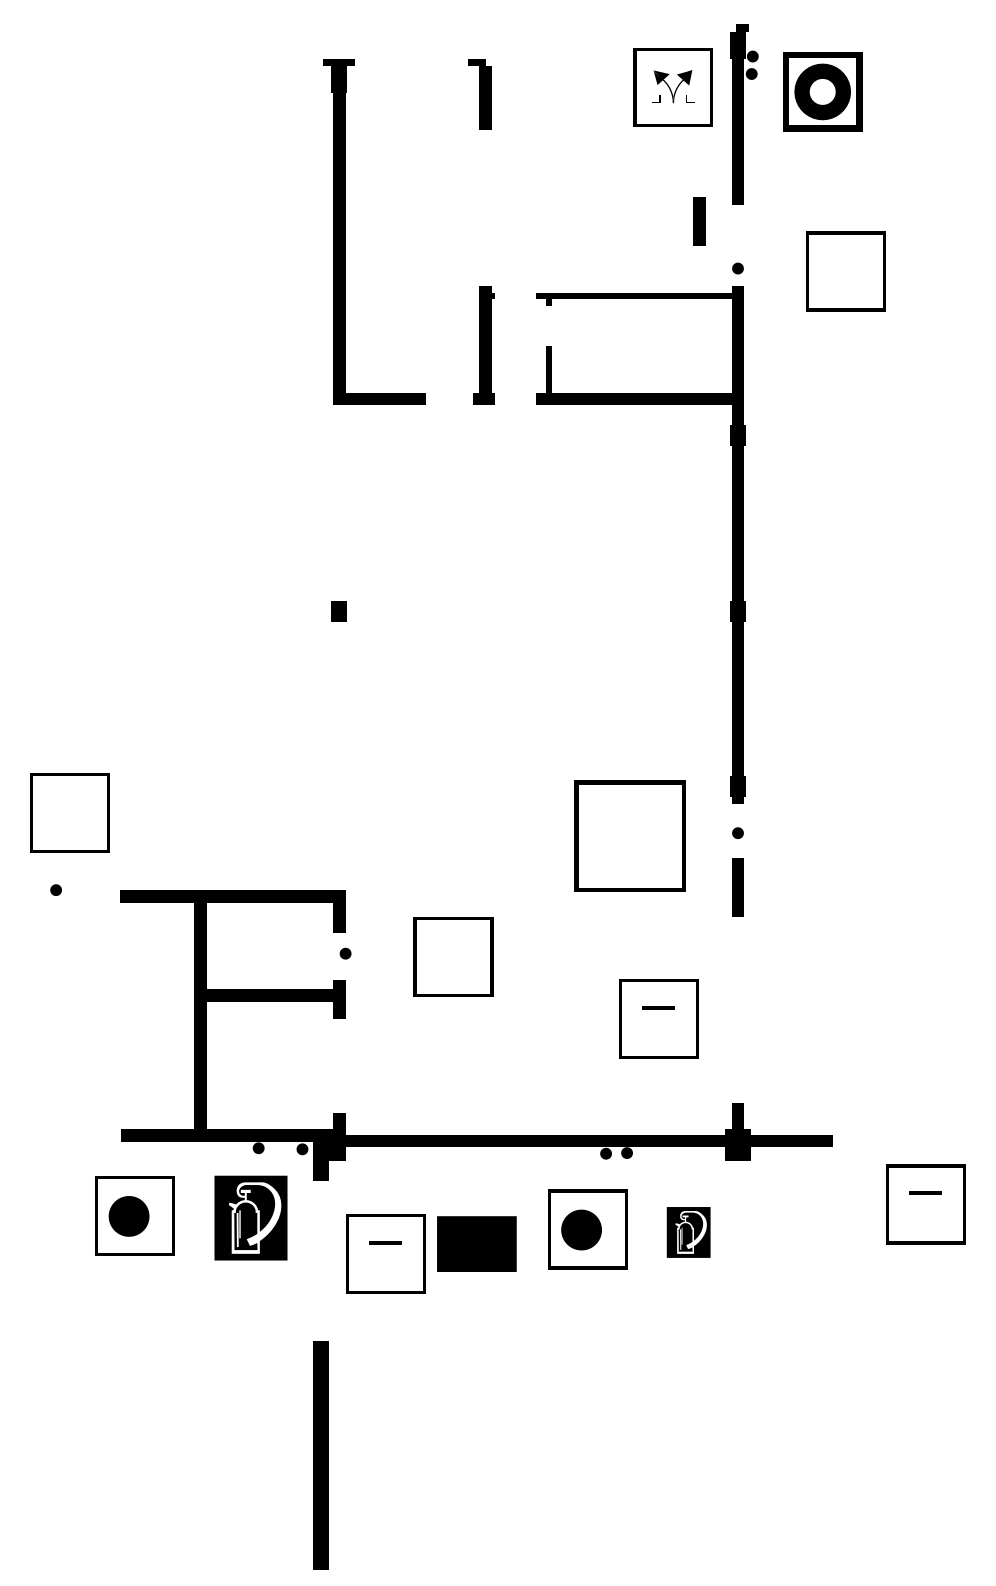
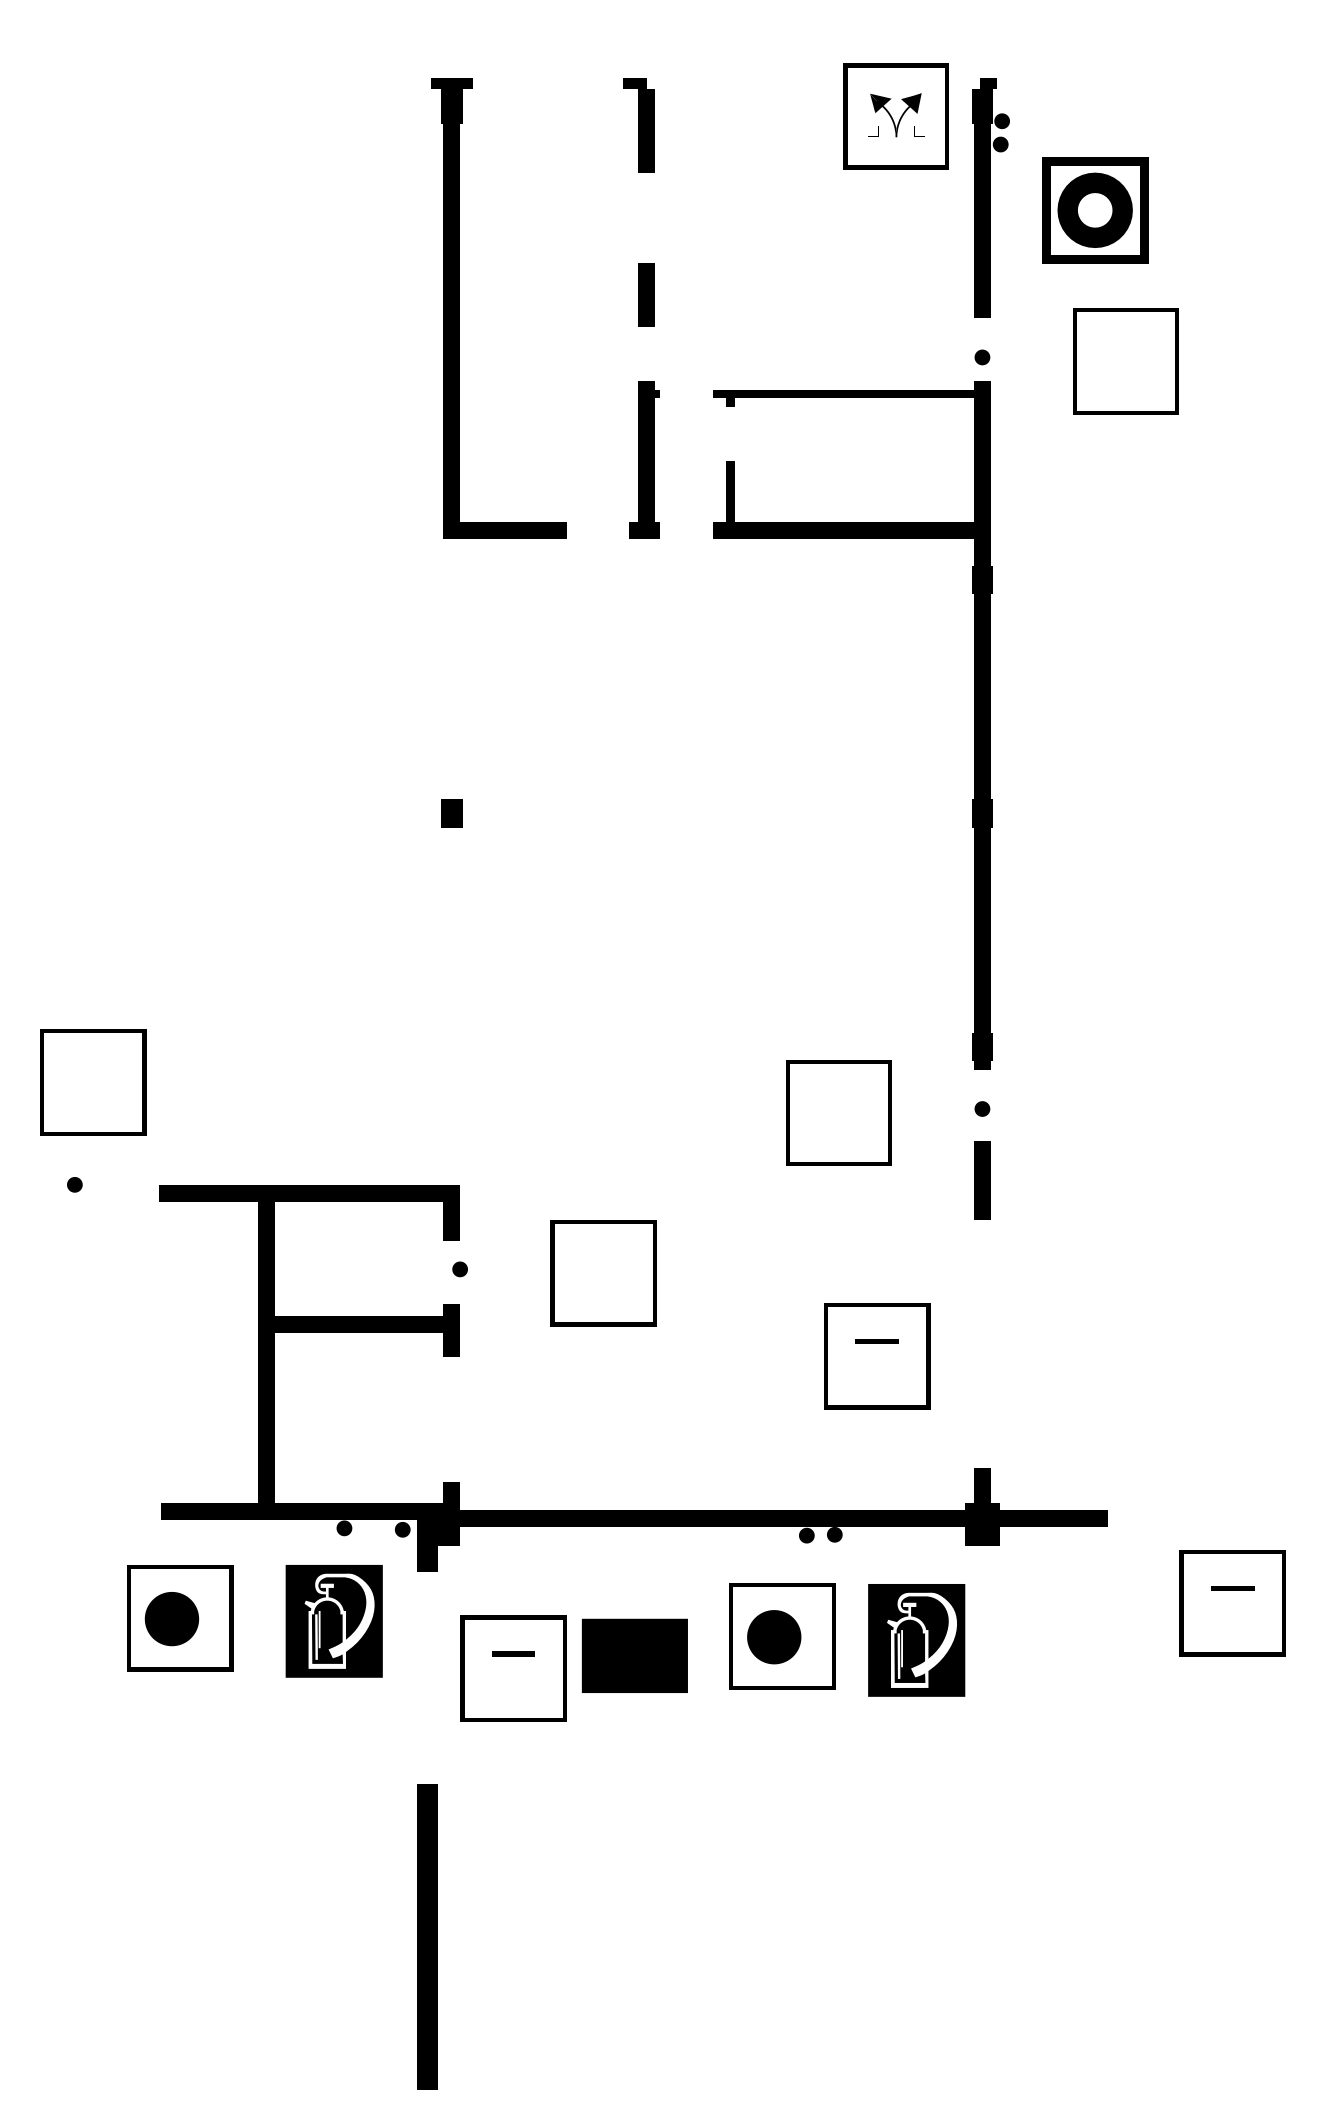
part: (822, 92) -> (1095, 210), moved
part: (744, 113) -> (990, 197), moved
part: (699, 221) -> (646, 294), moved
part: (629, 835) -> (838, 1112), size x0.71
part: (688, 1232) -> (916, 1640), size x1.67

